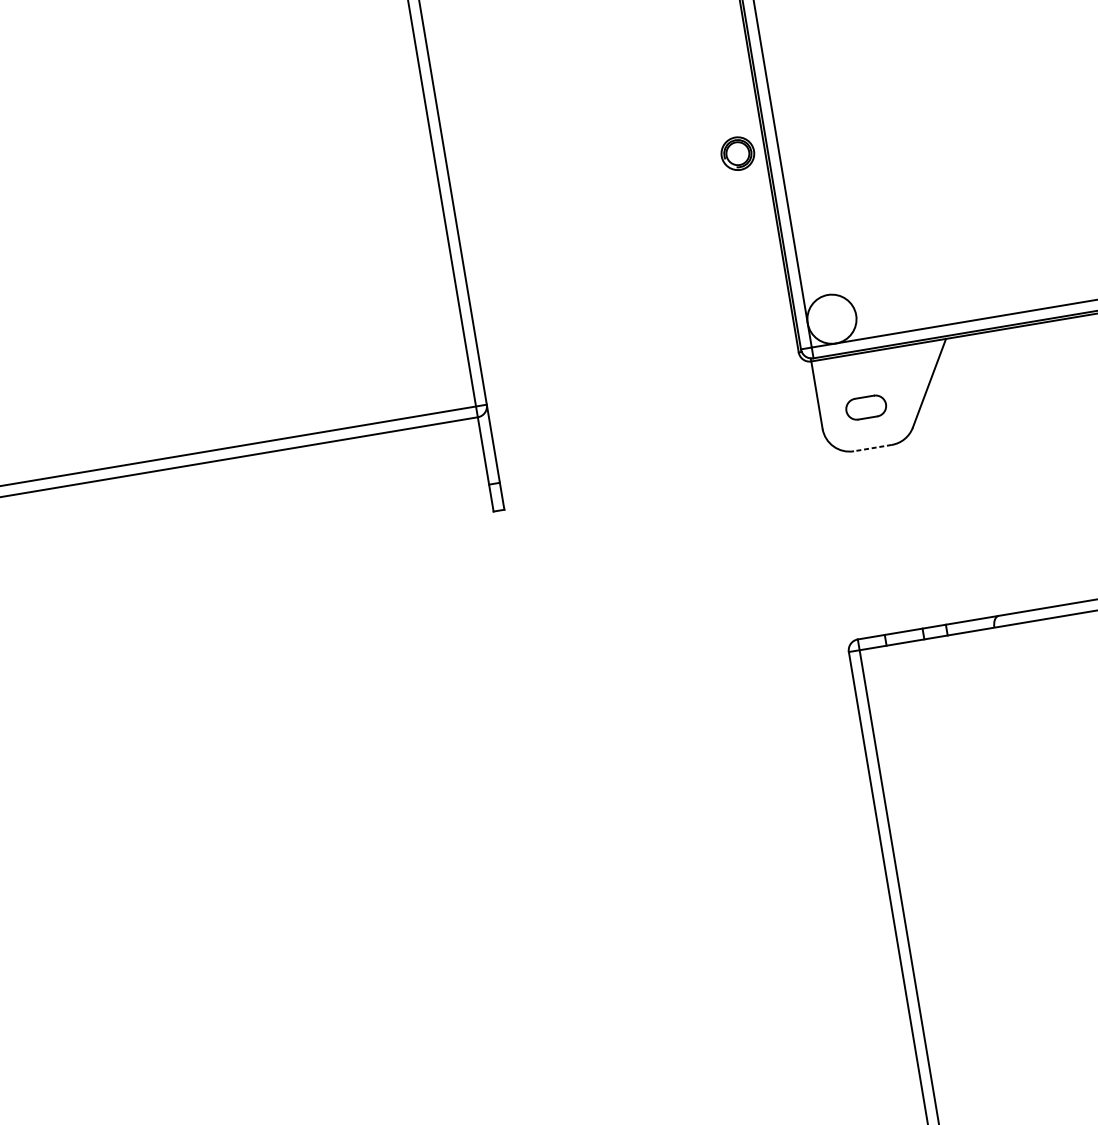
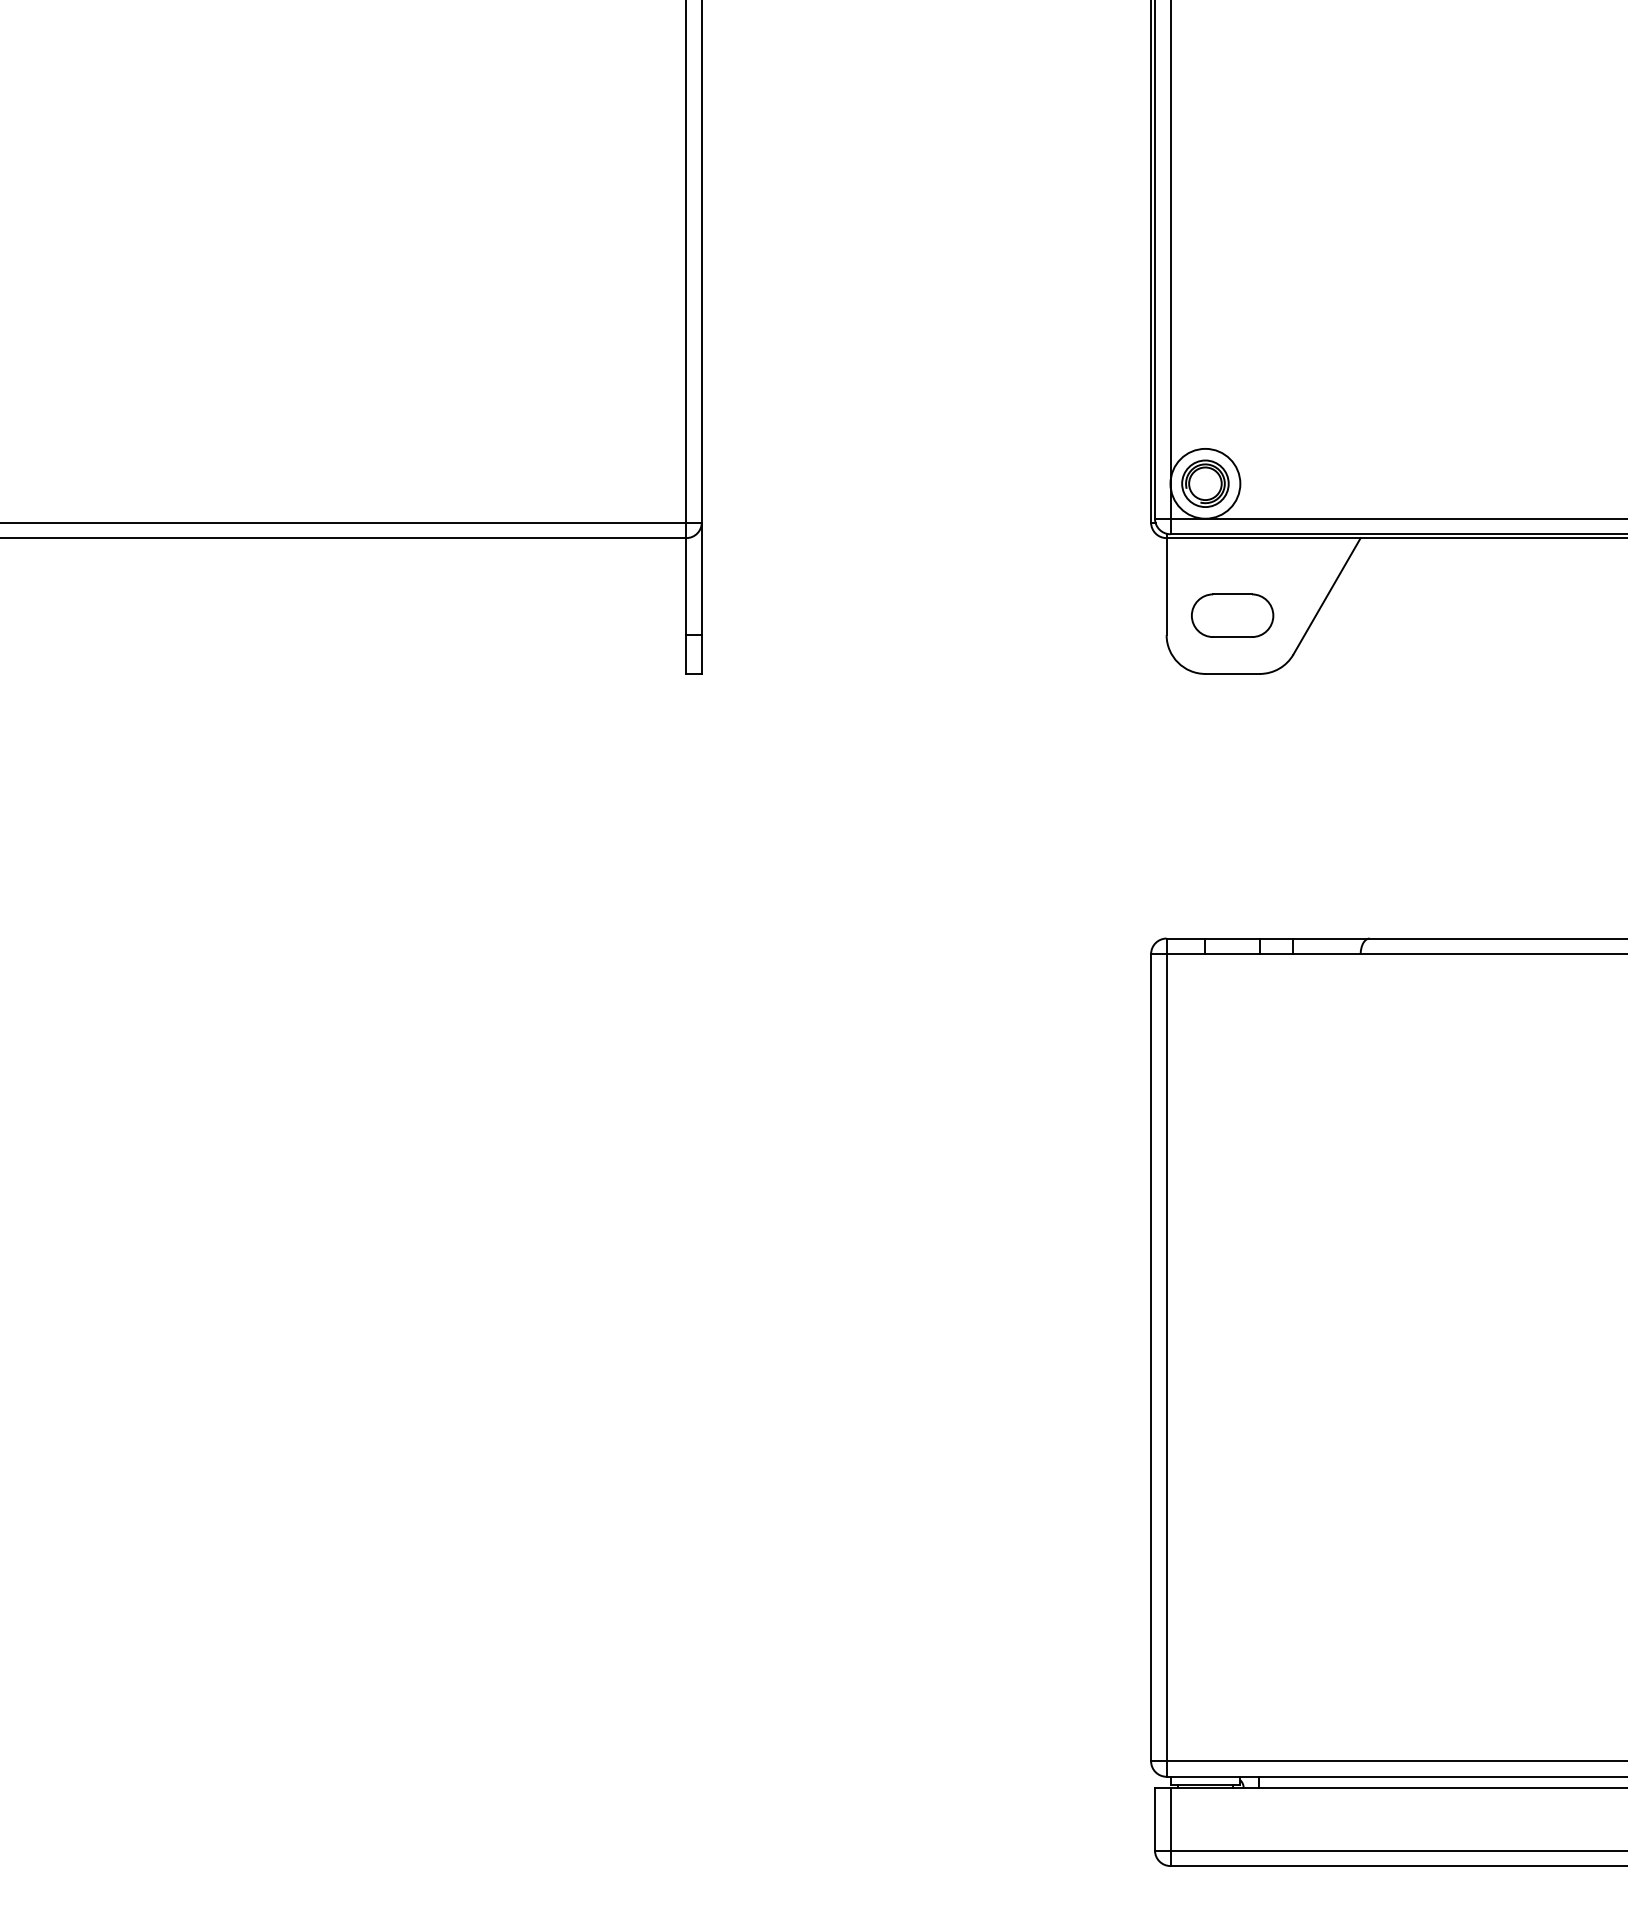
part: (737, 153) -> (1205, 483), moved
part: (866, 407) -> (1232, 615), size x1.43
line: (872, 447) -> (1232, 673), dashed -> solid

